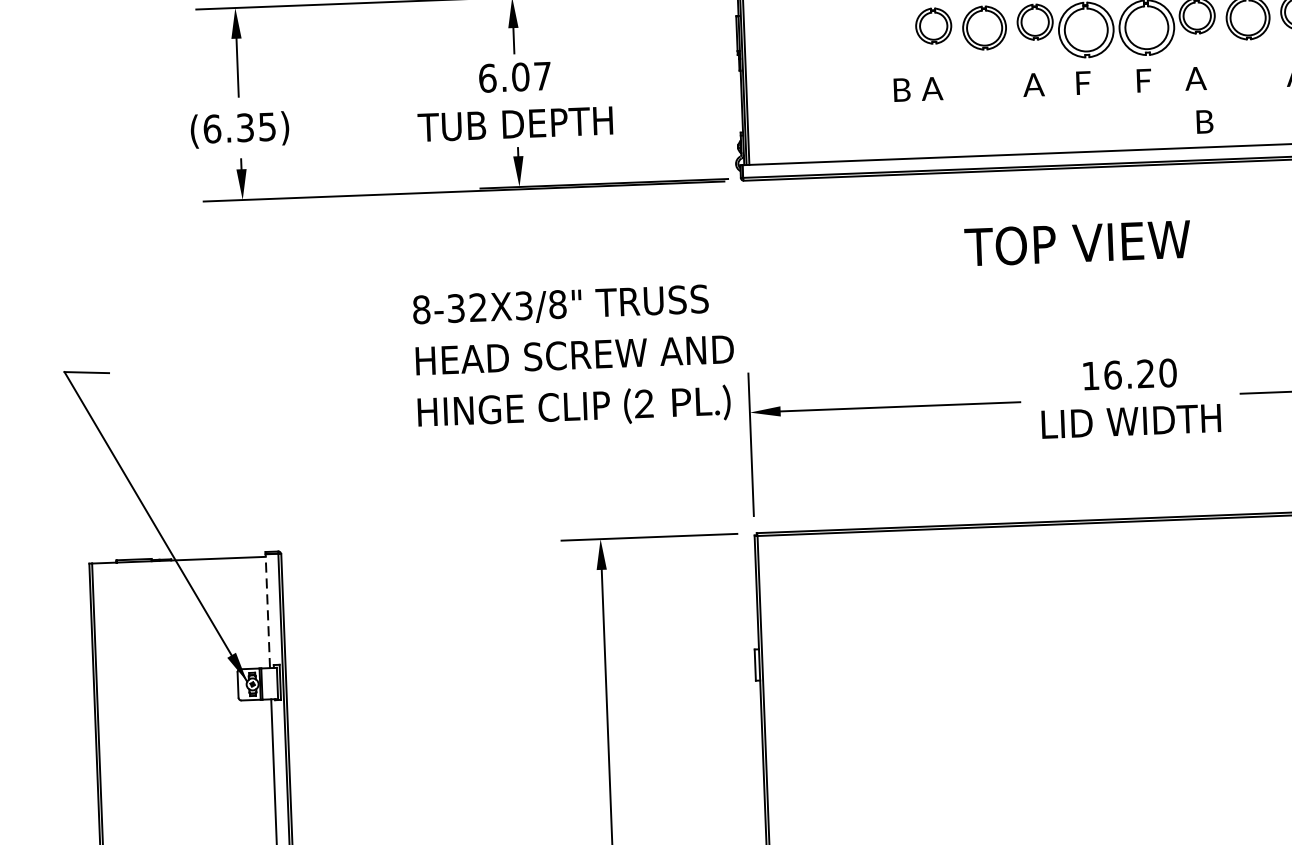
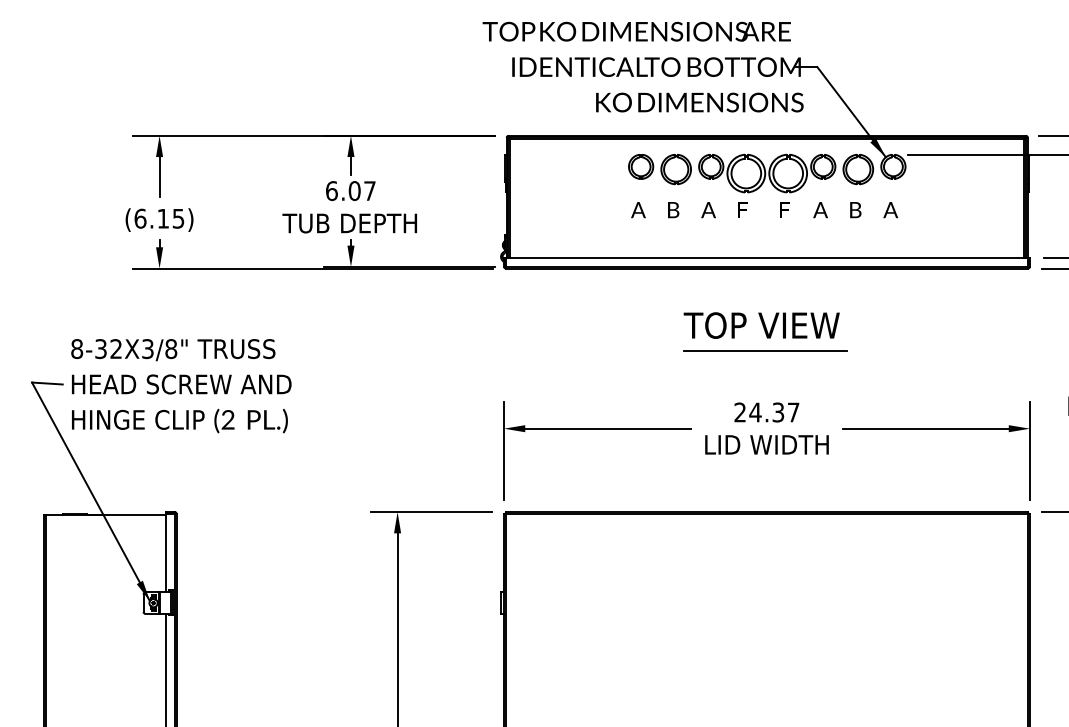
text: (901, 90) -> (673, 210), moved
text: (1204, 122) -> (855, 210), moved
text: (244, 127) -> (162, 218), (6.35) -> (6.15)
text: (1077, 243) -> (761, 325), moved
line: (1123, 286) -> (765, 351), added
text: (574, 358) -> (181, 386), moved
text: (1128, 374) -> (766, 412), 16.20 -> 24.37
line: (268, 610) -> (166, 552), dashed -> solid

